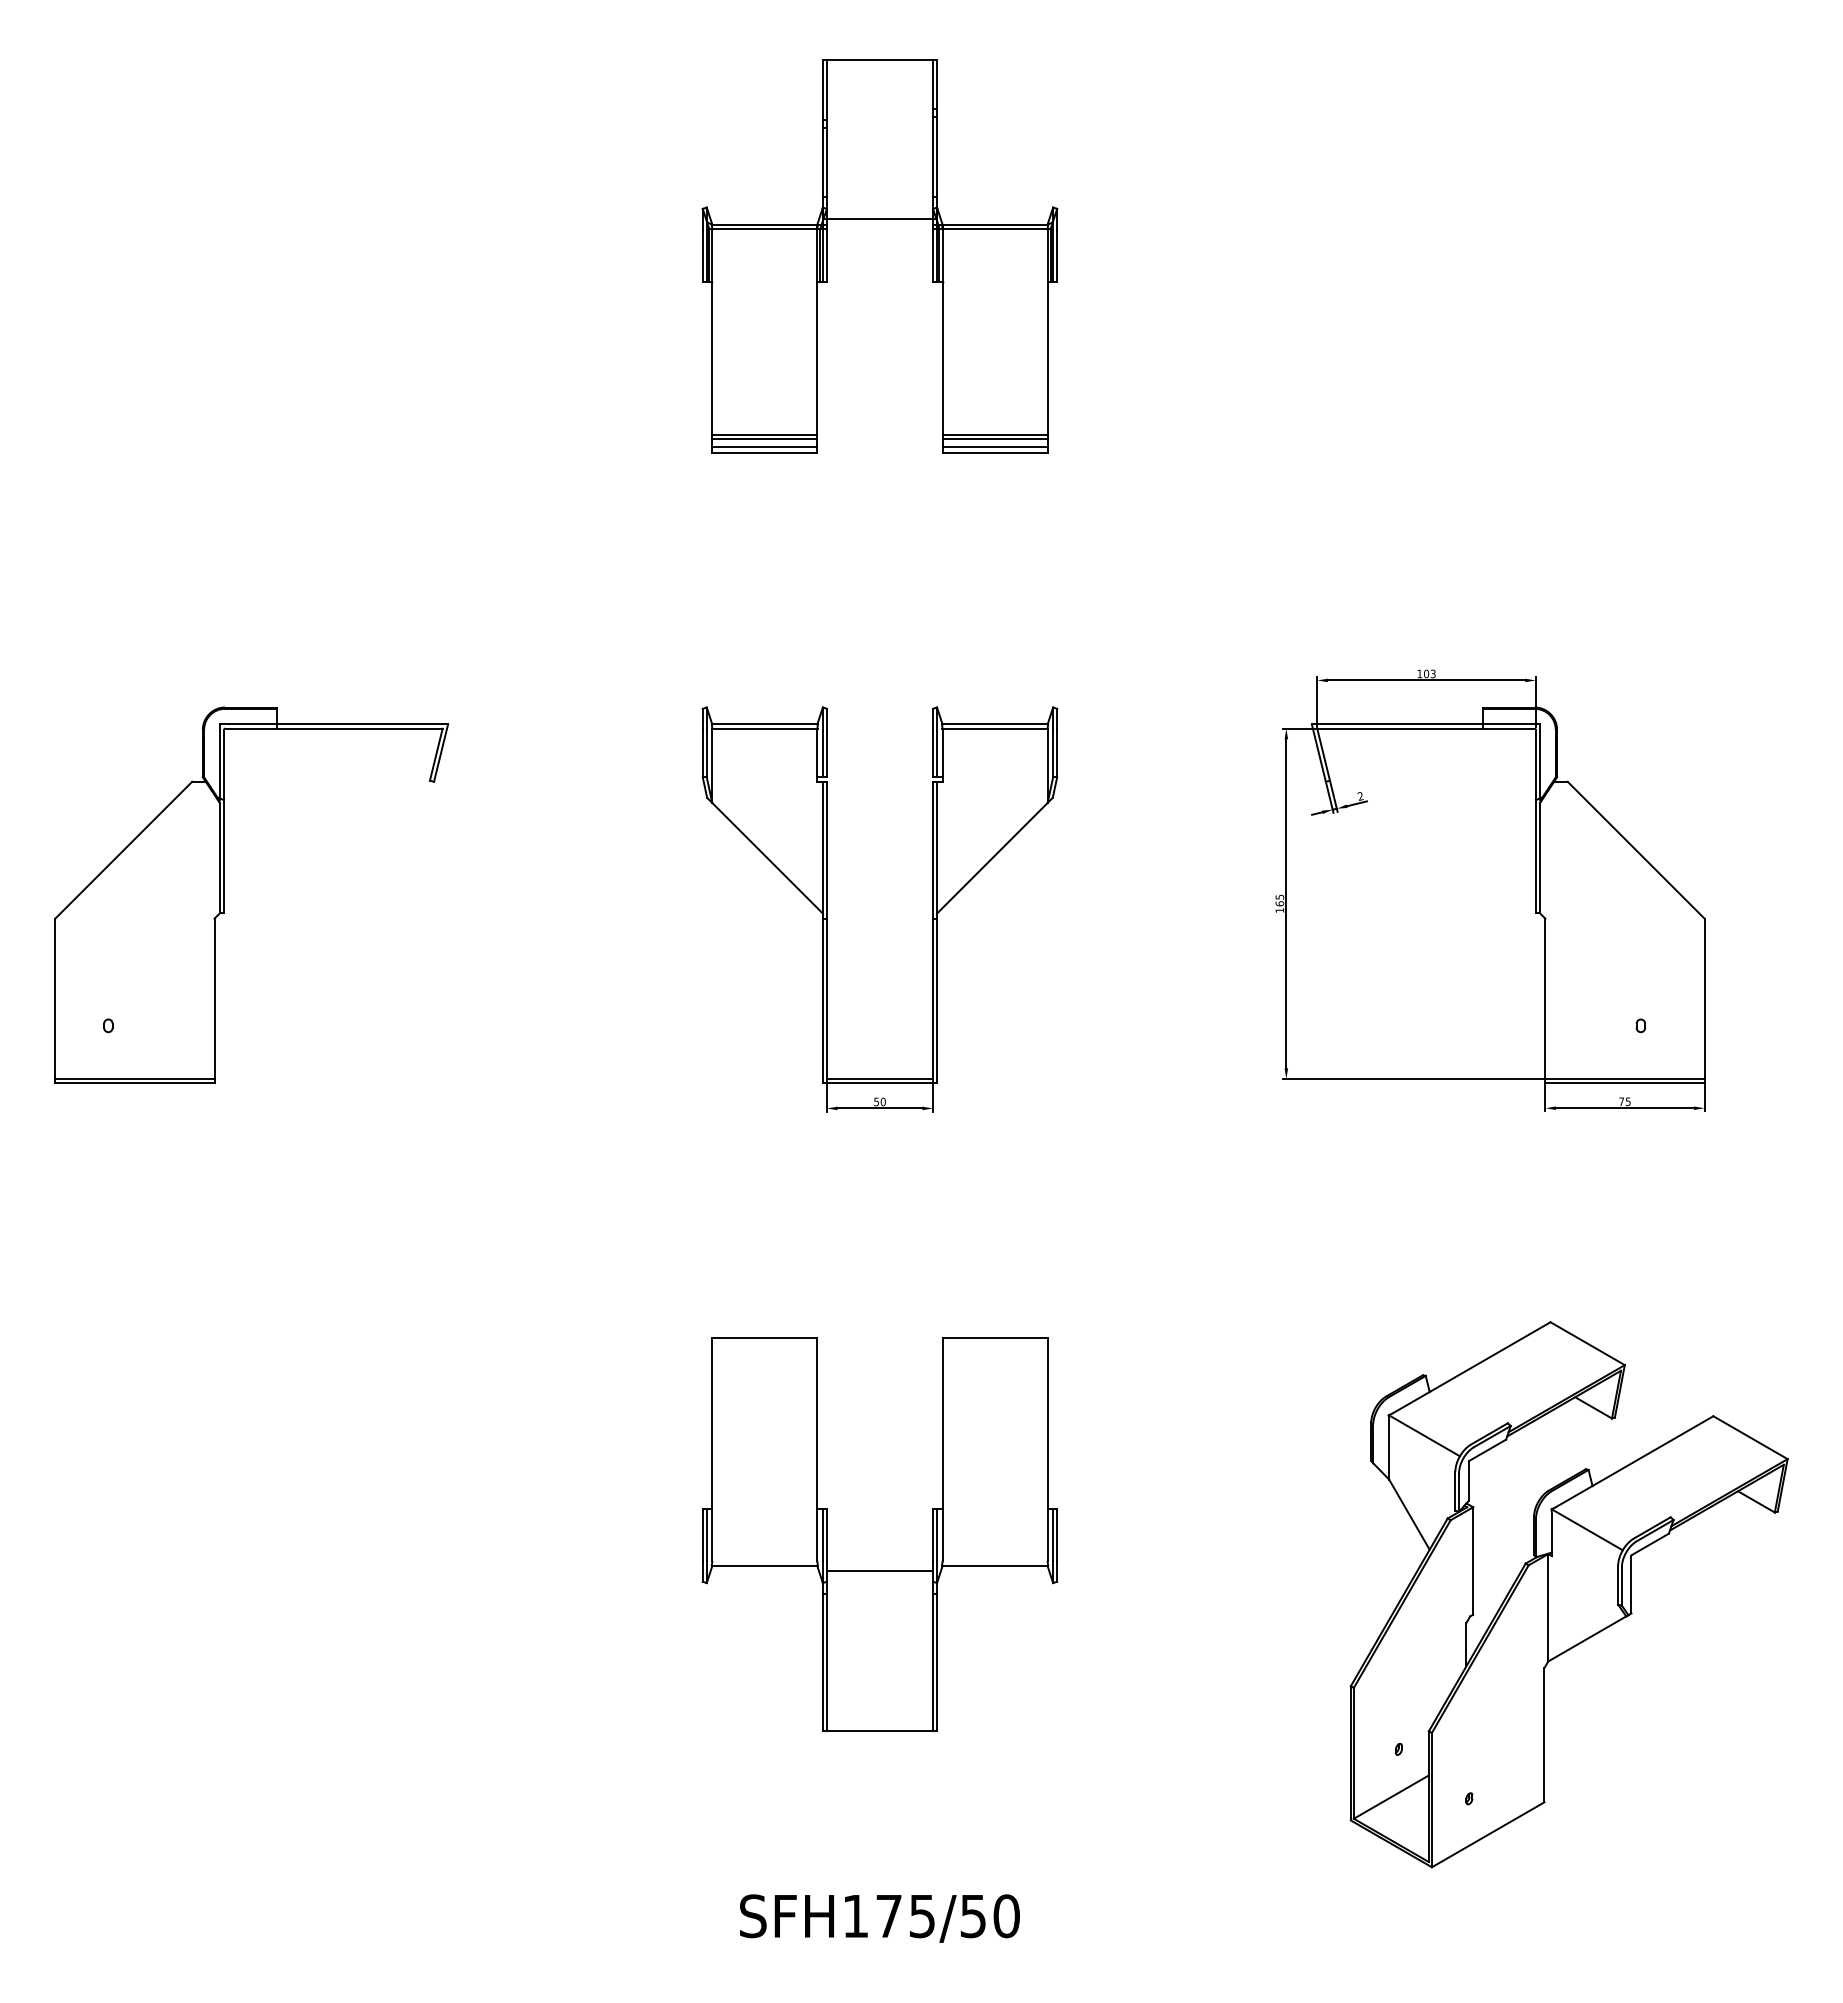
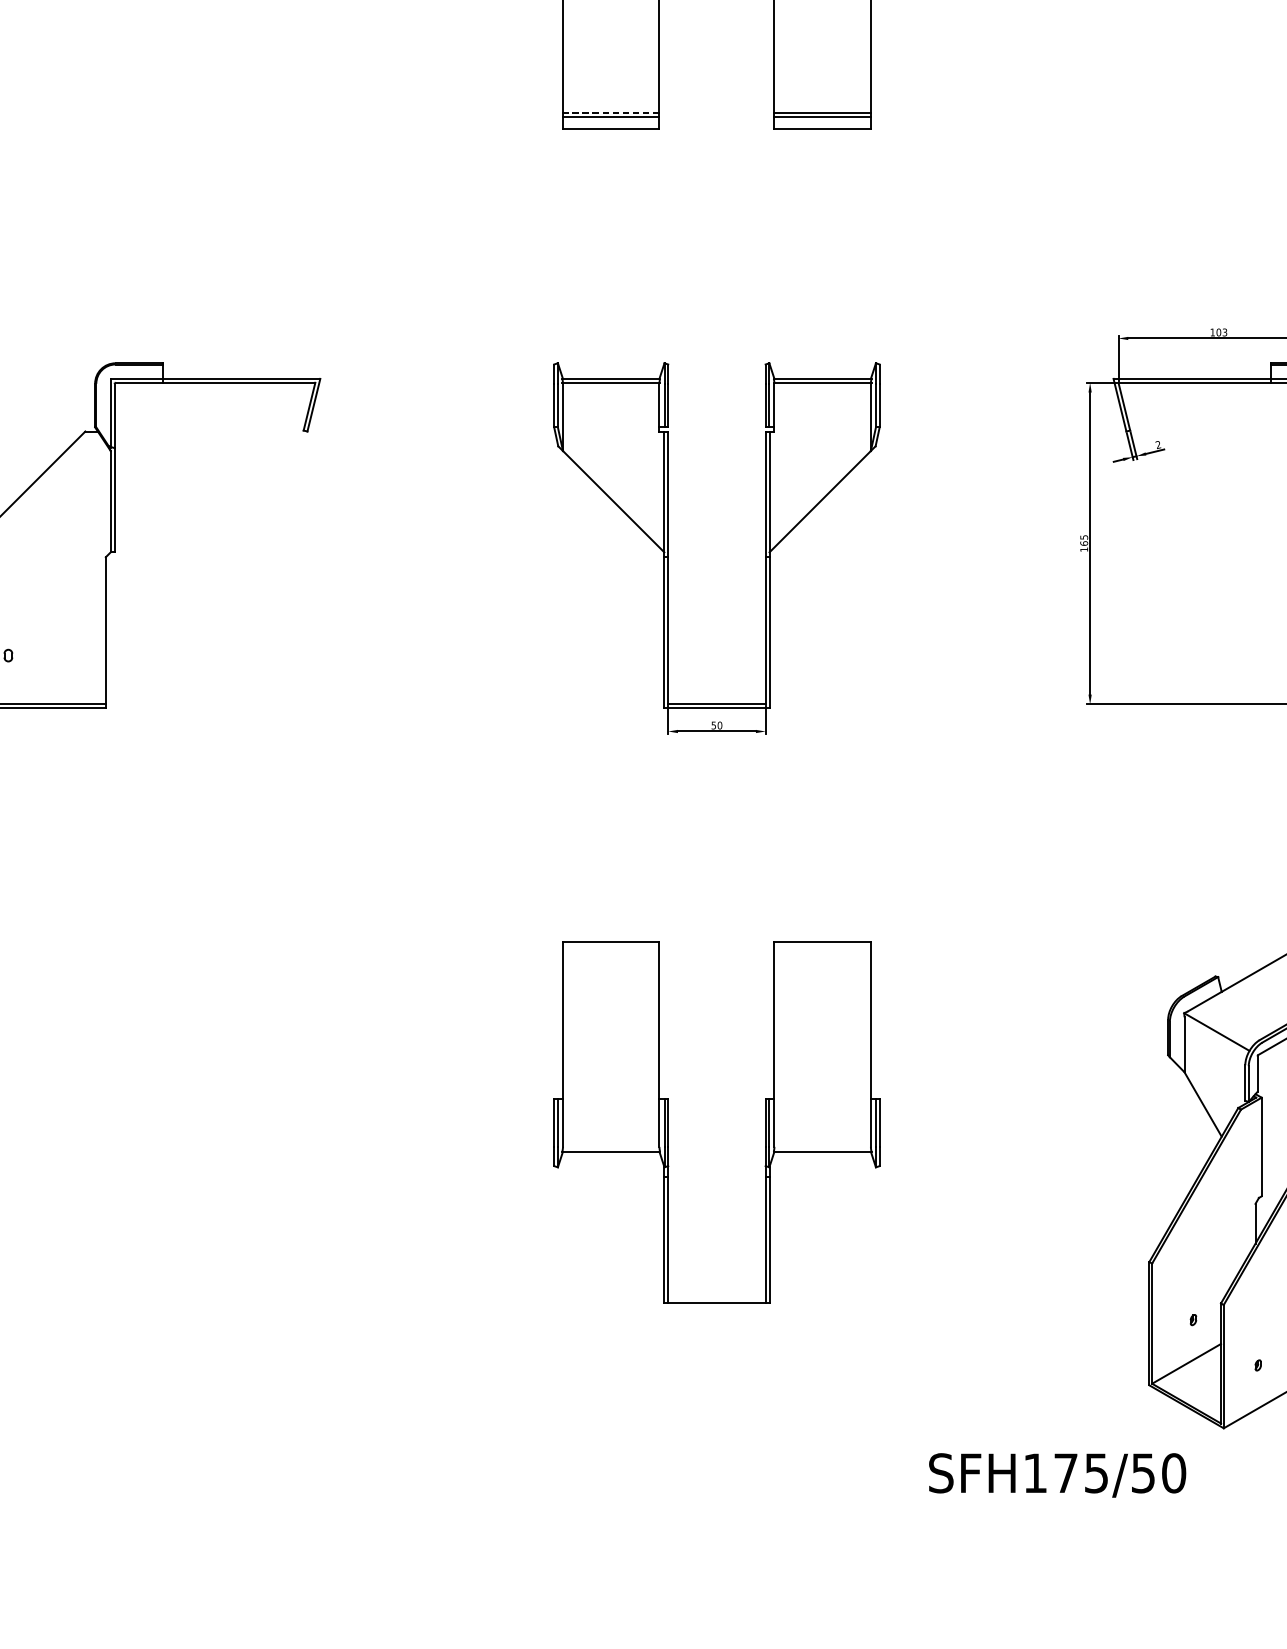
line: (764, 434) -> (610, 112), solid -> dashed
line: (764, 447) -> (610, 124), removed
line: (994, 447) -> (822, 124), removed
line: (879, 1571) -> (716, 1156), removed
text: (879, 1918) -> (1057, 1475), moved

